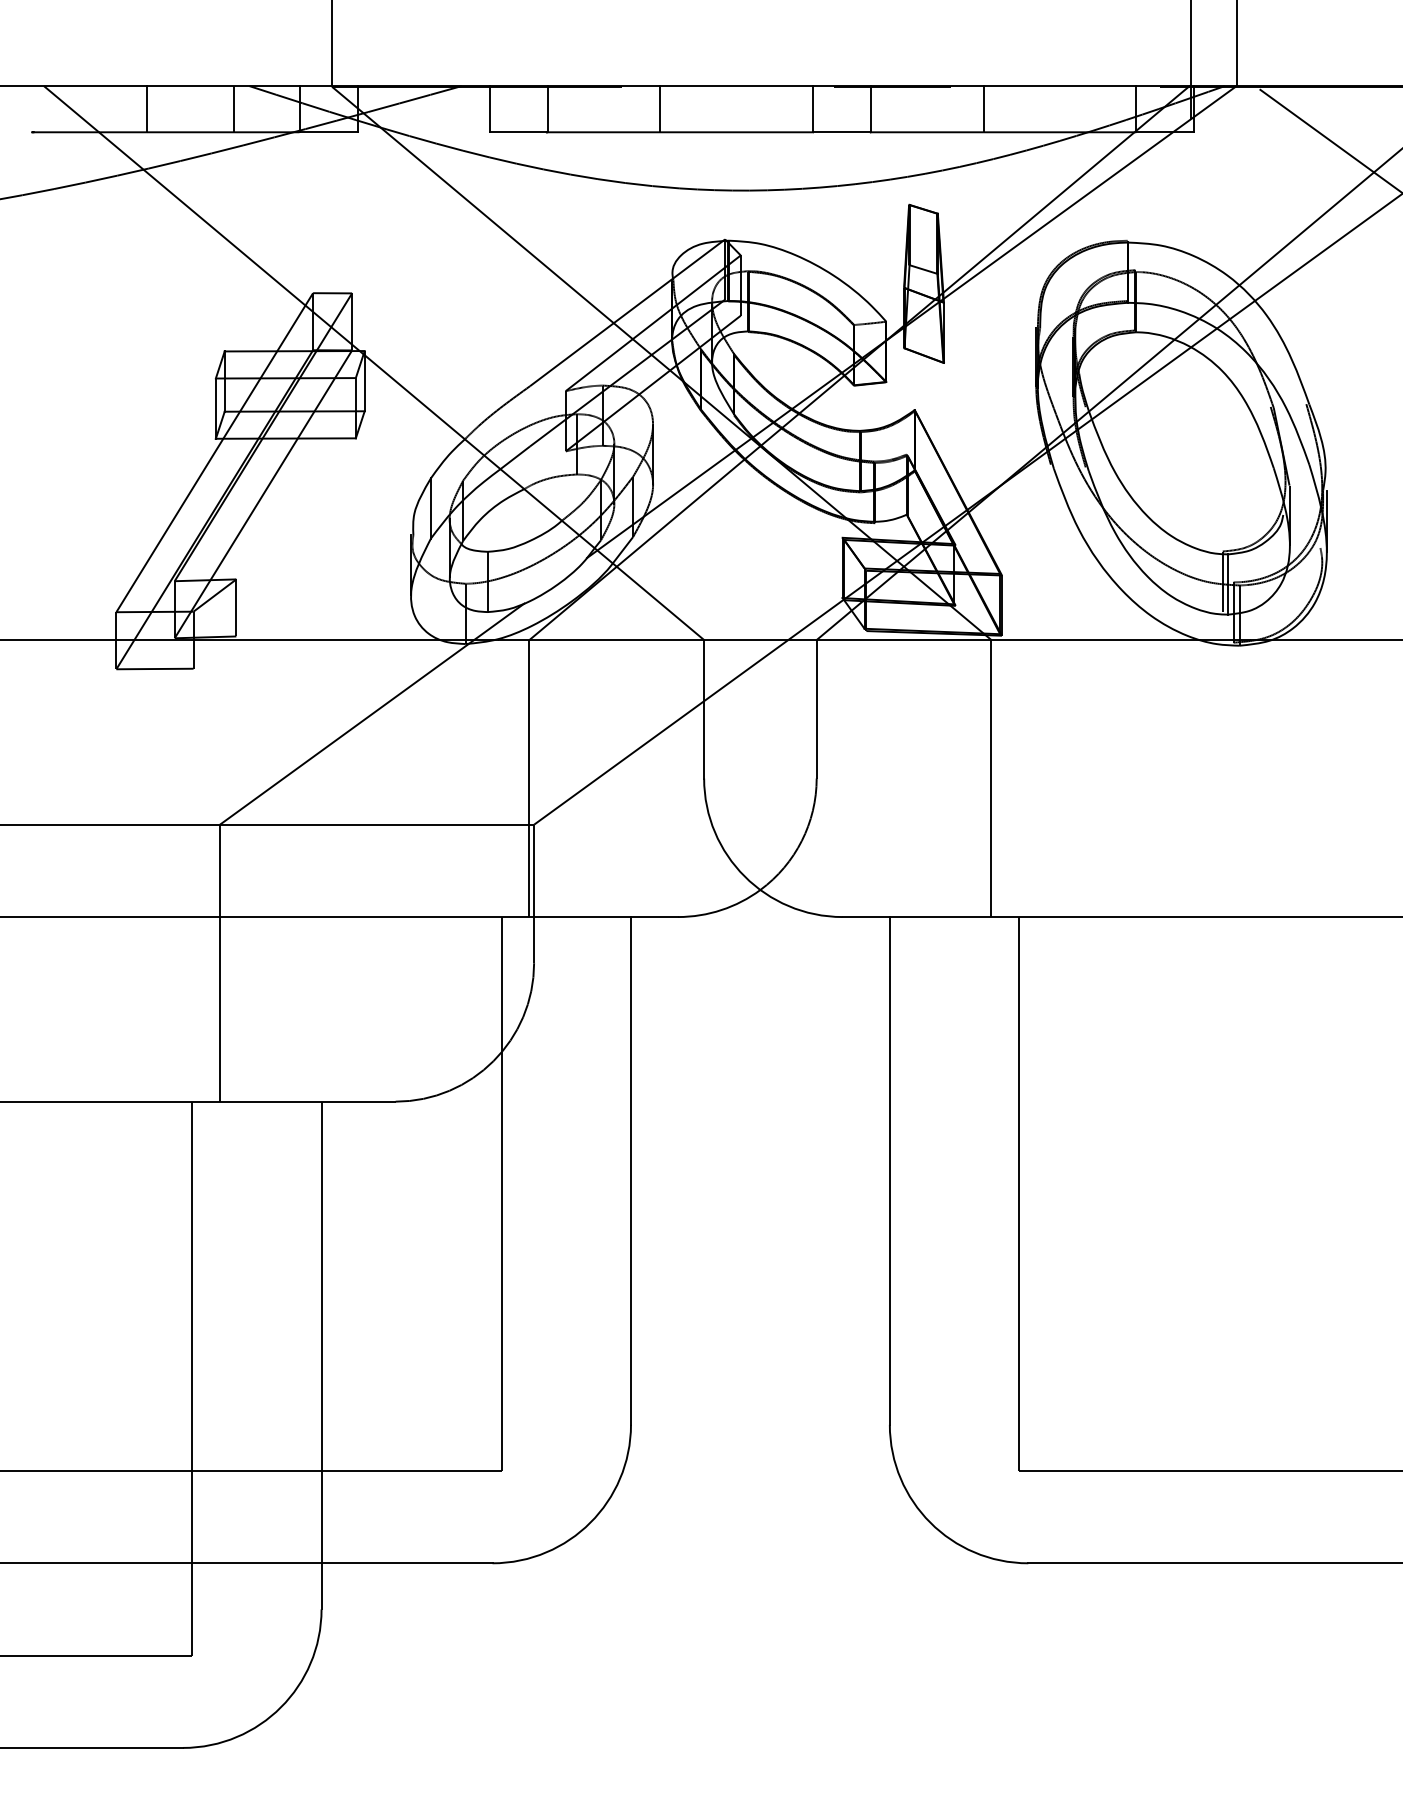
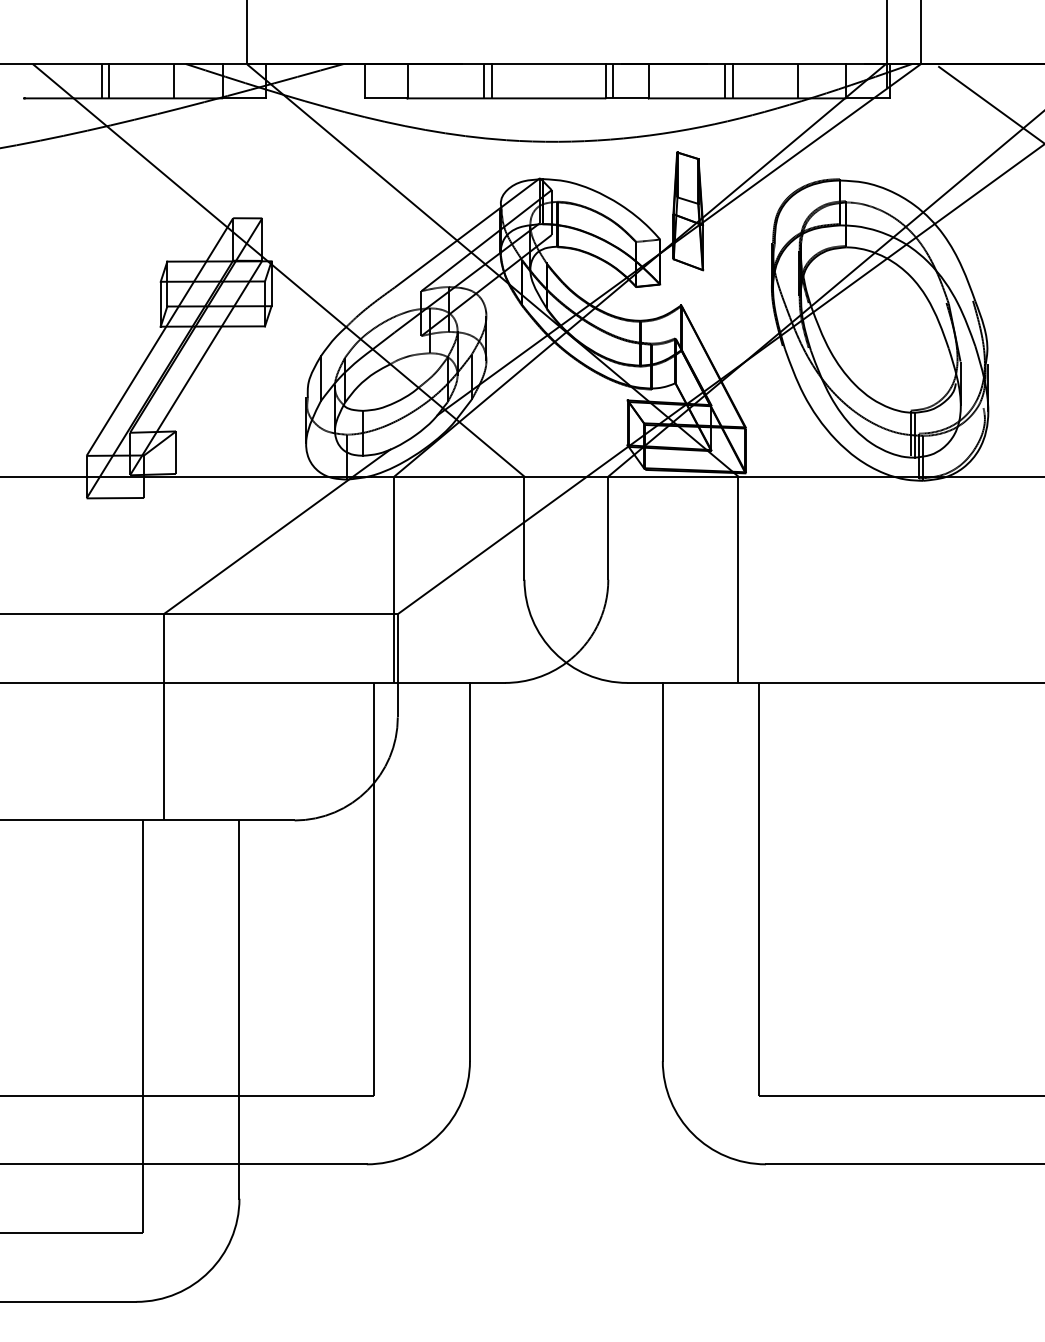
line: (136, 109) -> (101, 81), added
line: (649, 109) -> (483, 81), added
line: (823, 109) -> (613, 81), added
line: (973, 109) -> (725, 81), added
line: (1070, 109) -> (797, 81), added

